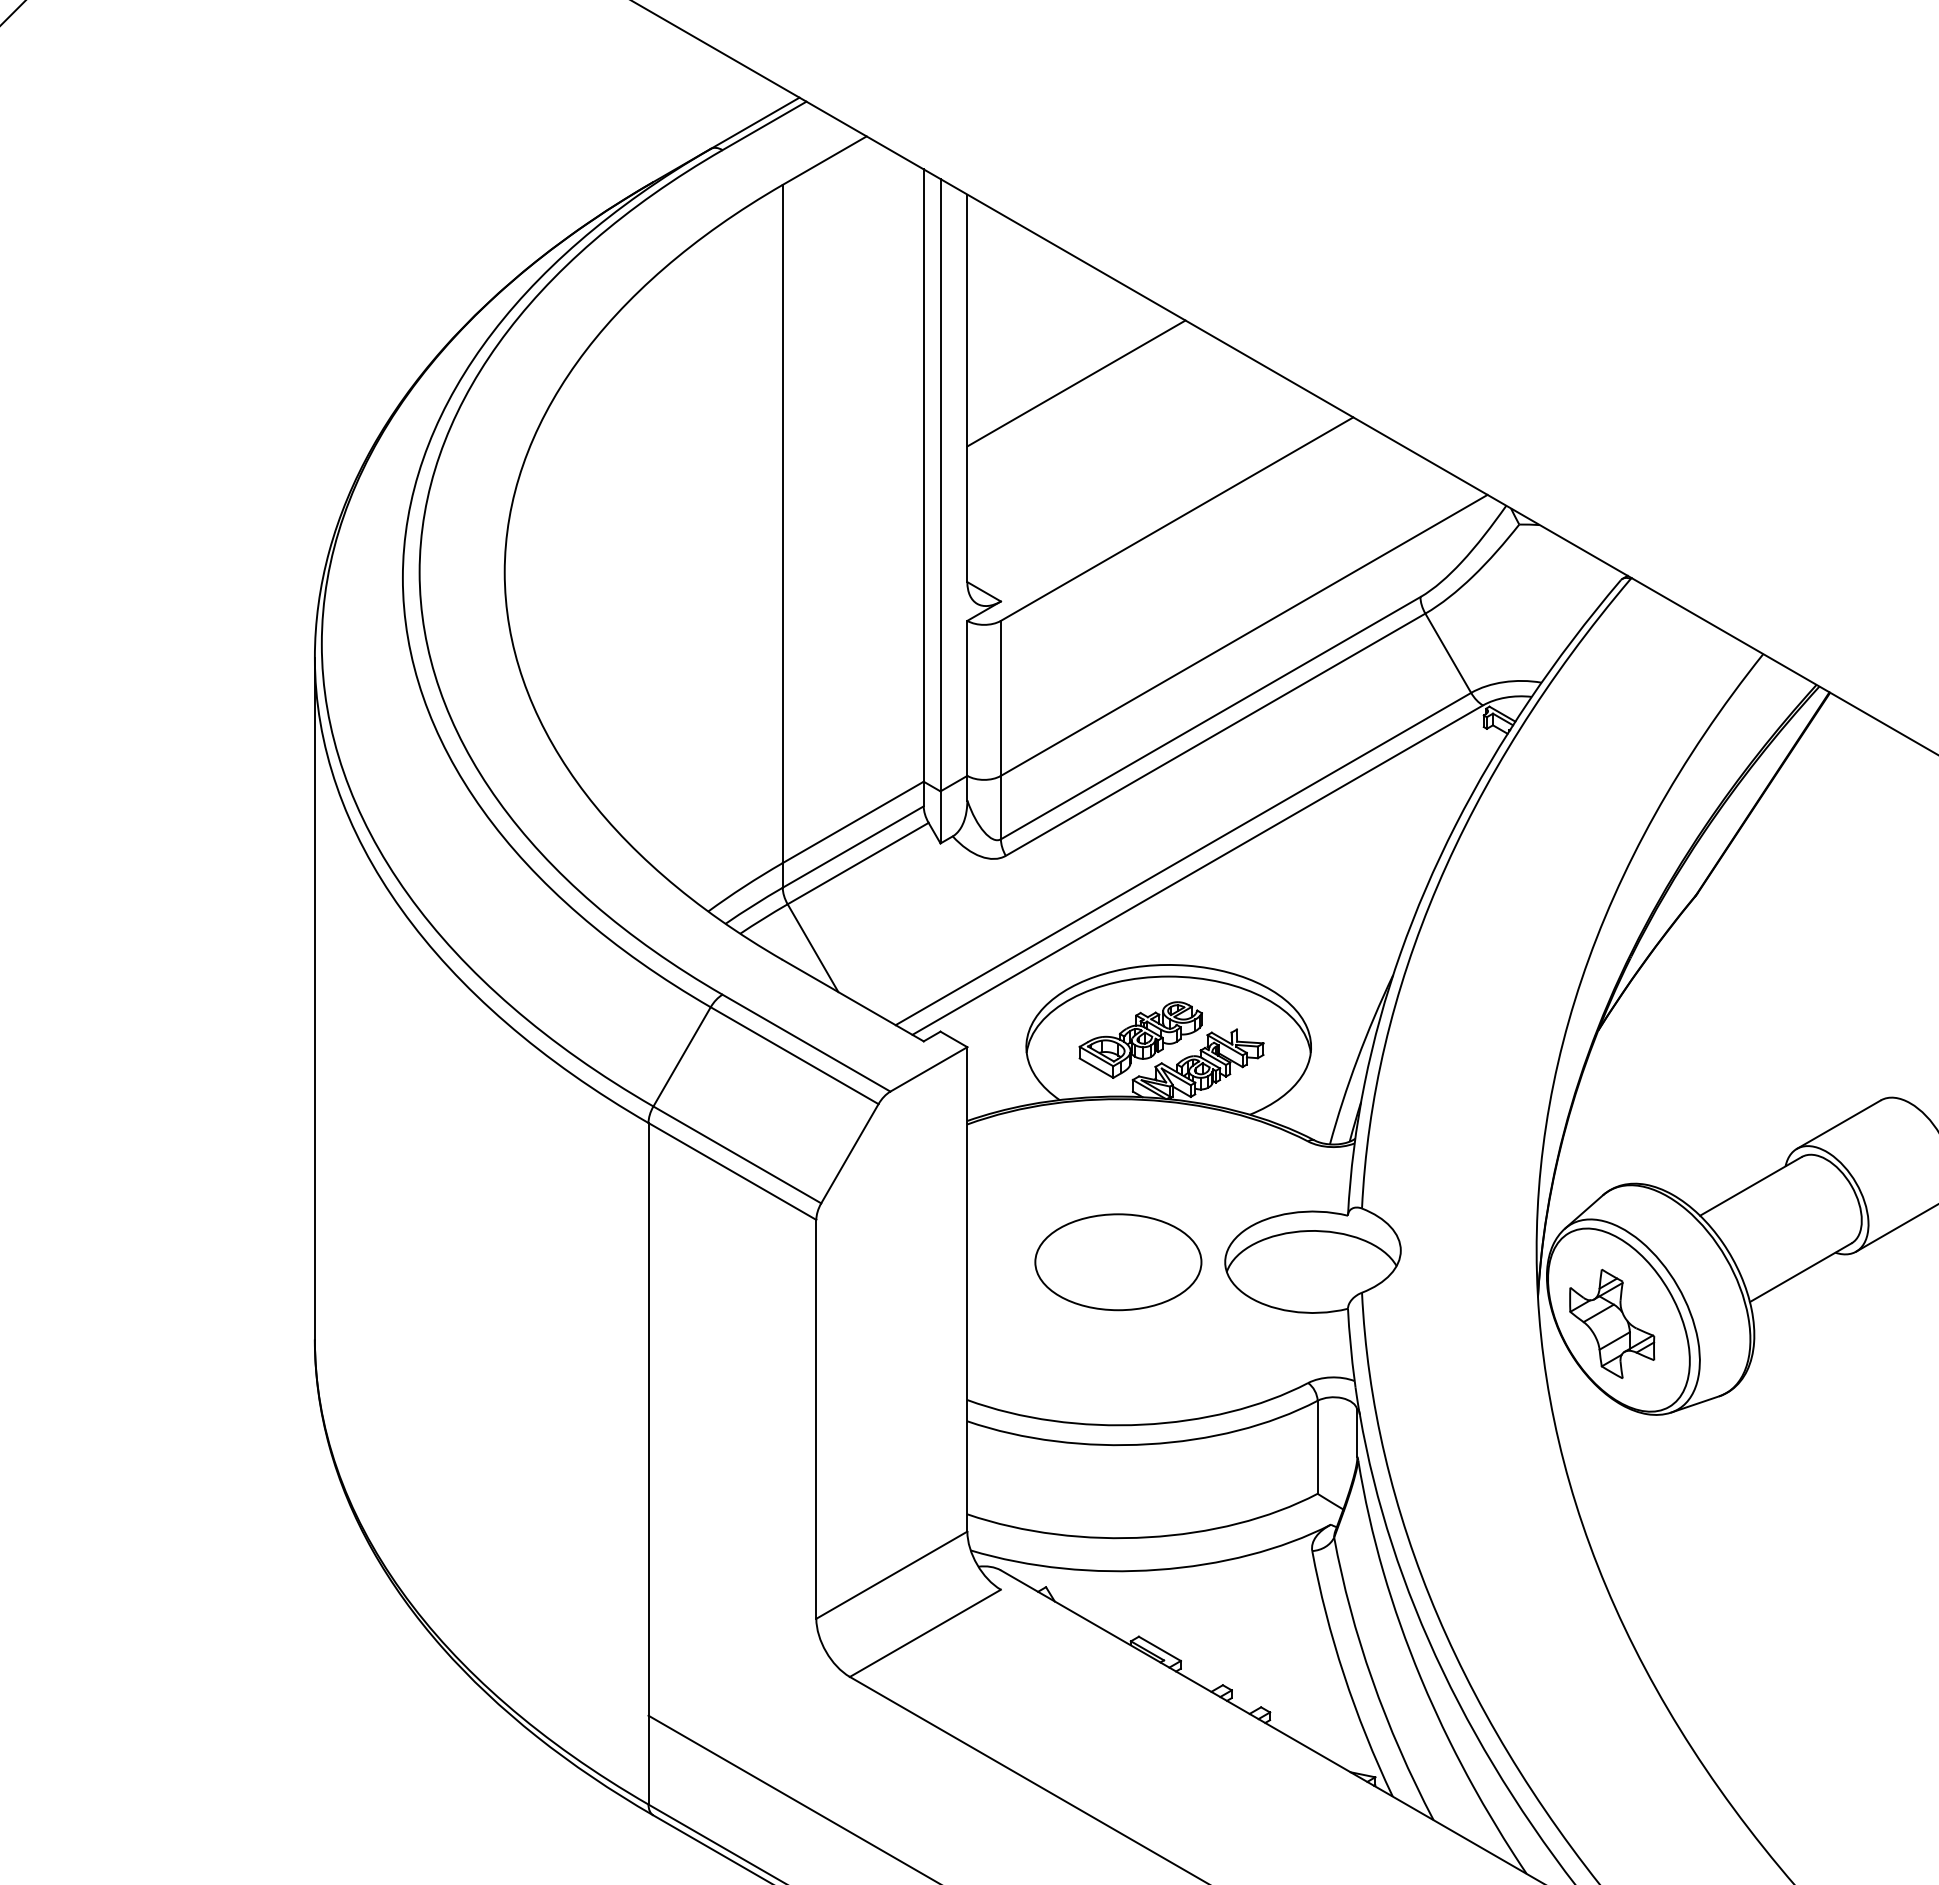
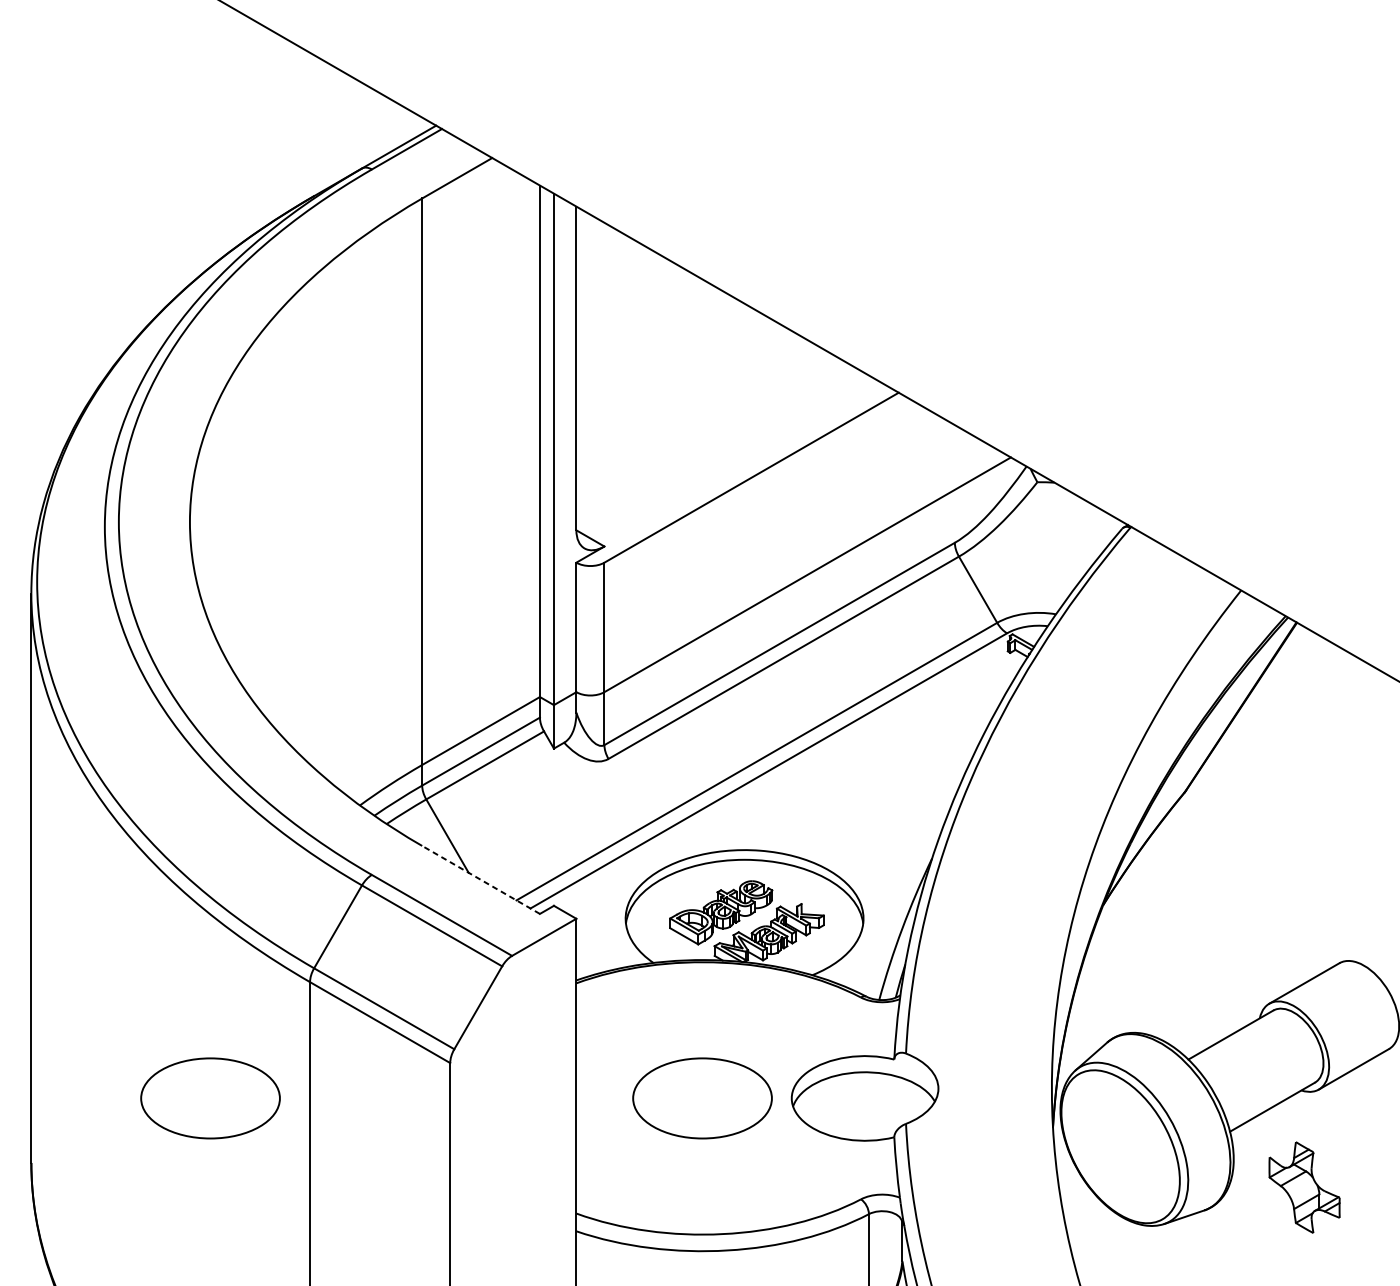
line: (1076, 383) -> (667, 364), removed
line: (852, 1000) -> (480, 879), solid -> dashed
part: (529, 1262) -> (210, 1098), added
part: (1612, 1323) -> (1304, 1187), moved

